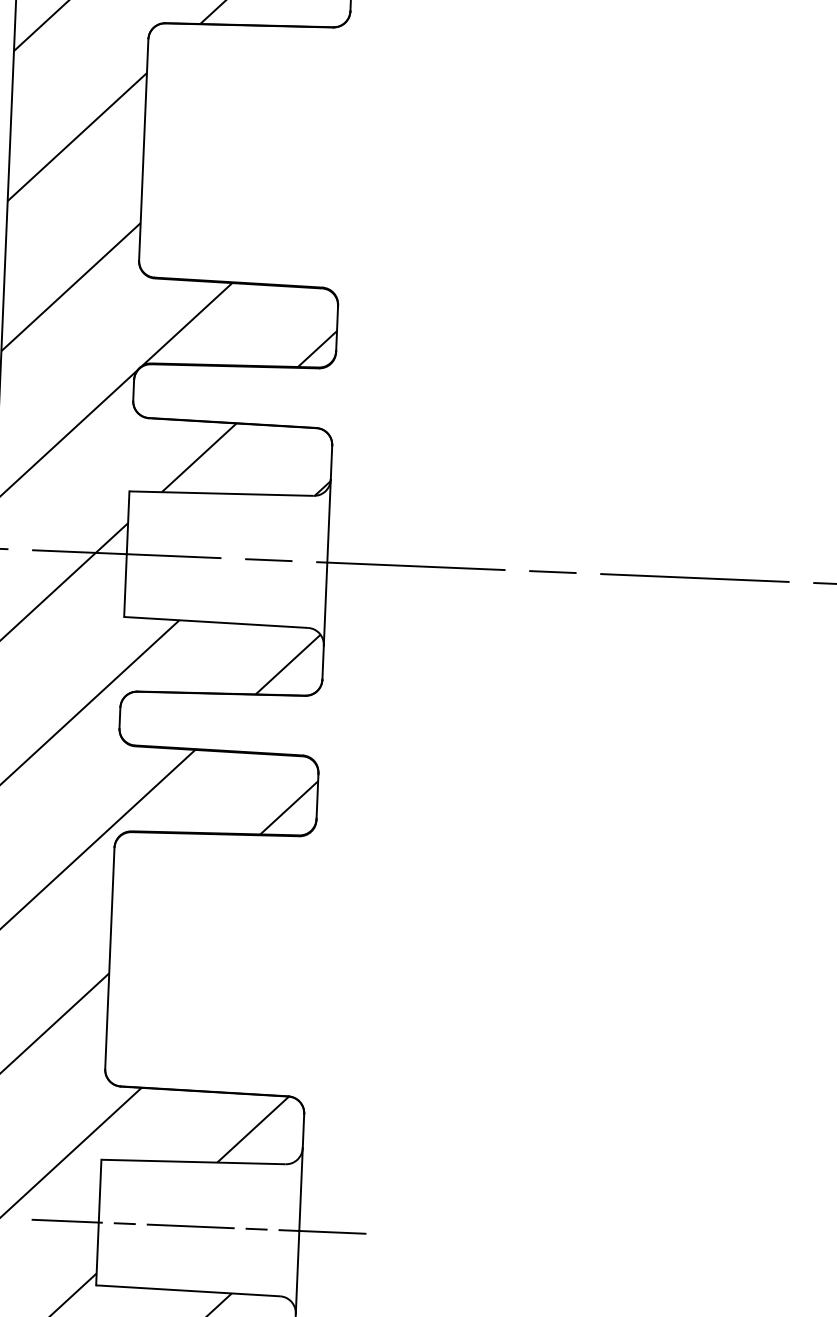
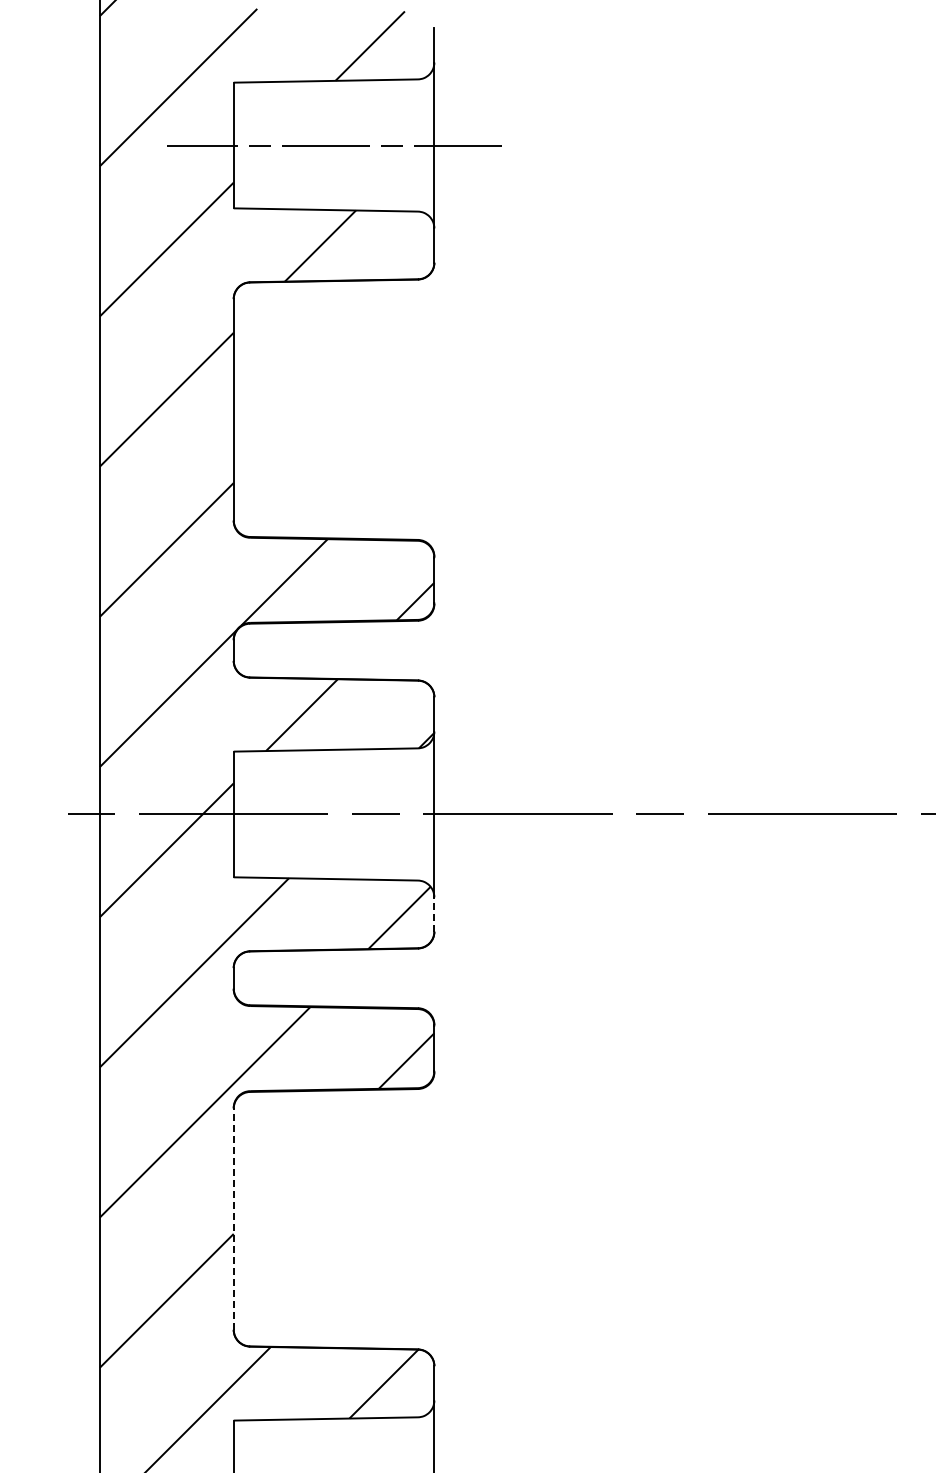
line: (323, 661) -> (434, 913), solid -> dashed
line: (109, 958) -> (233, 1219), solid -> dashed

